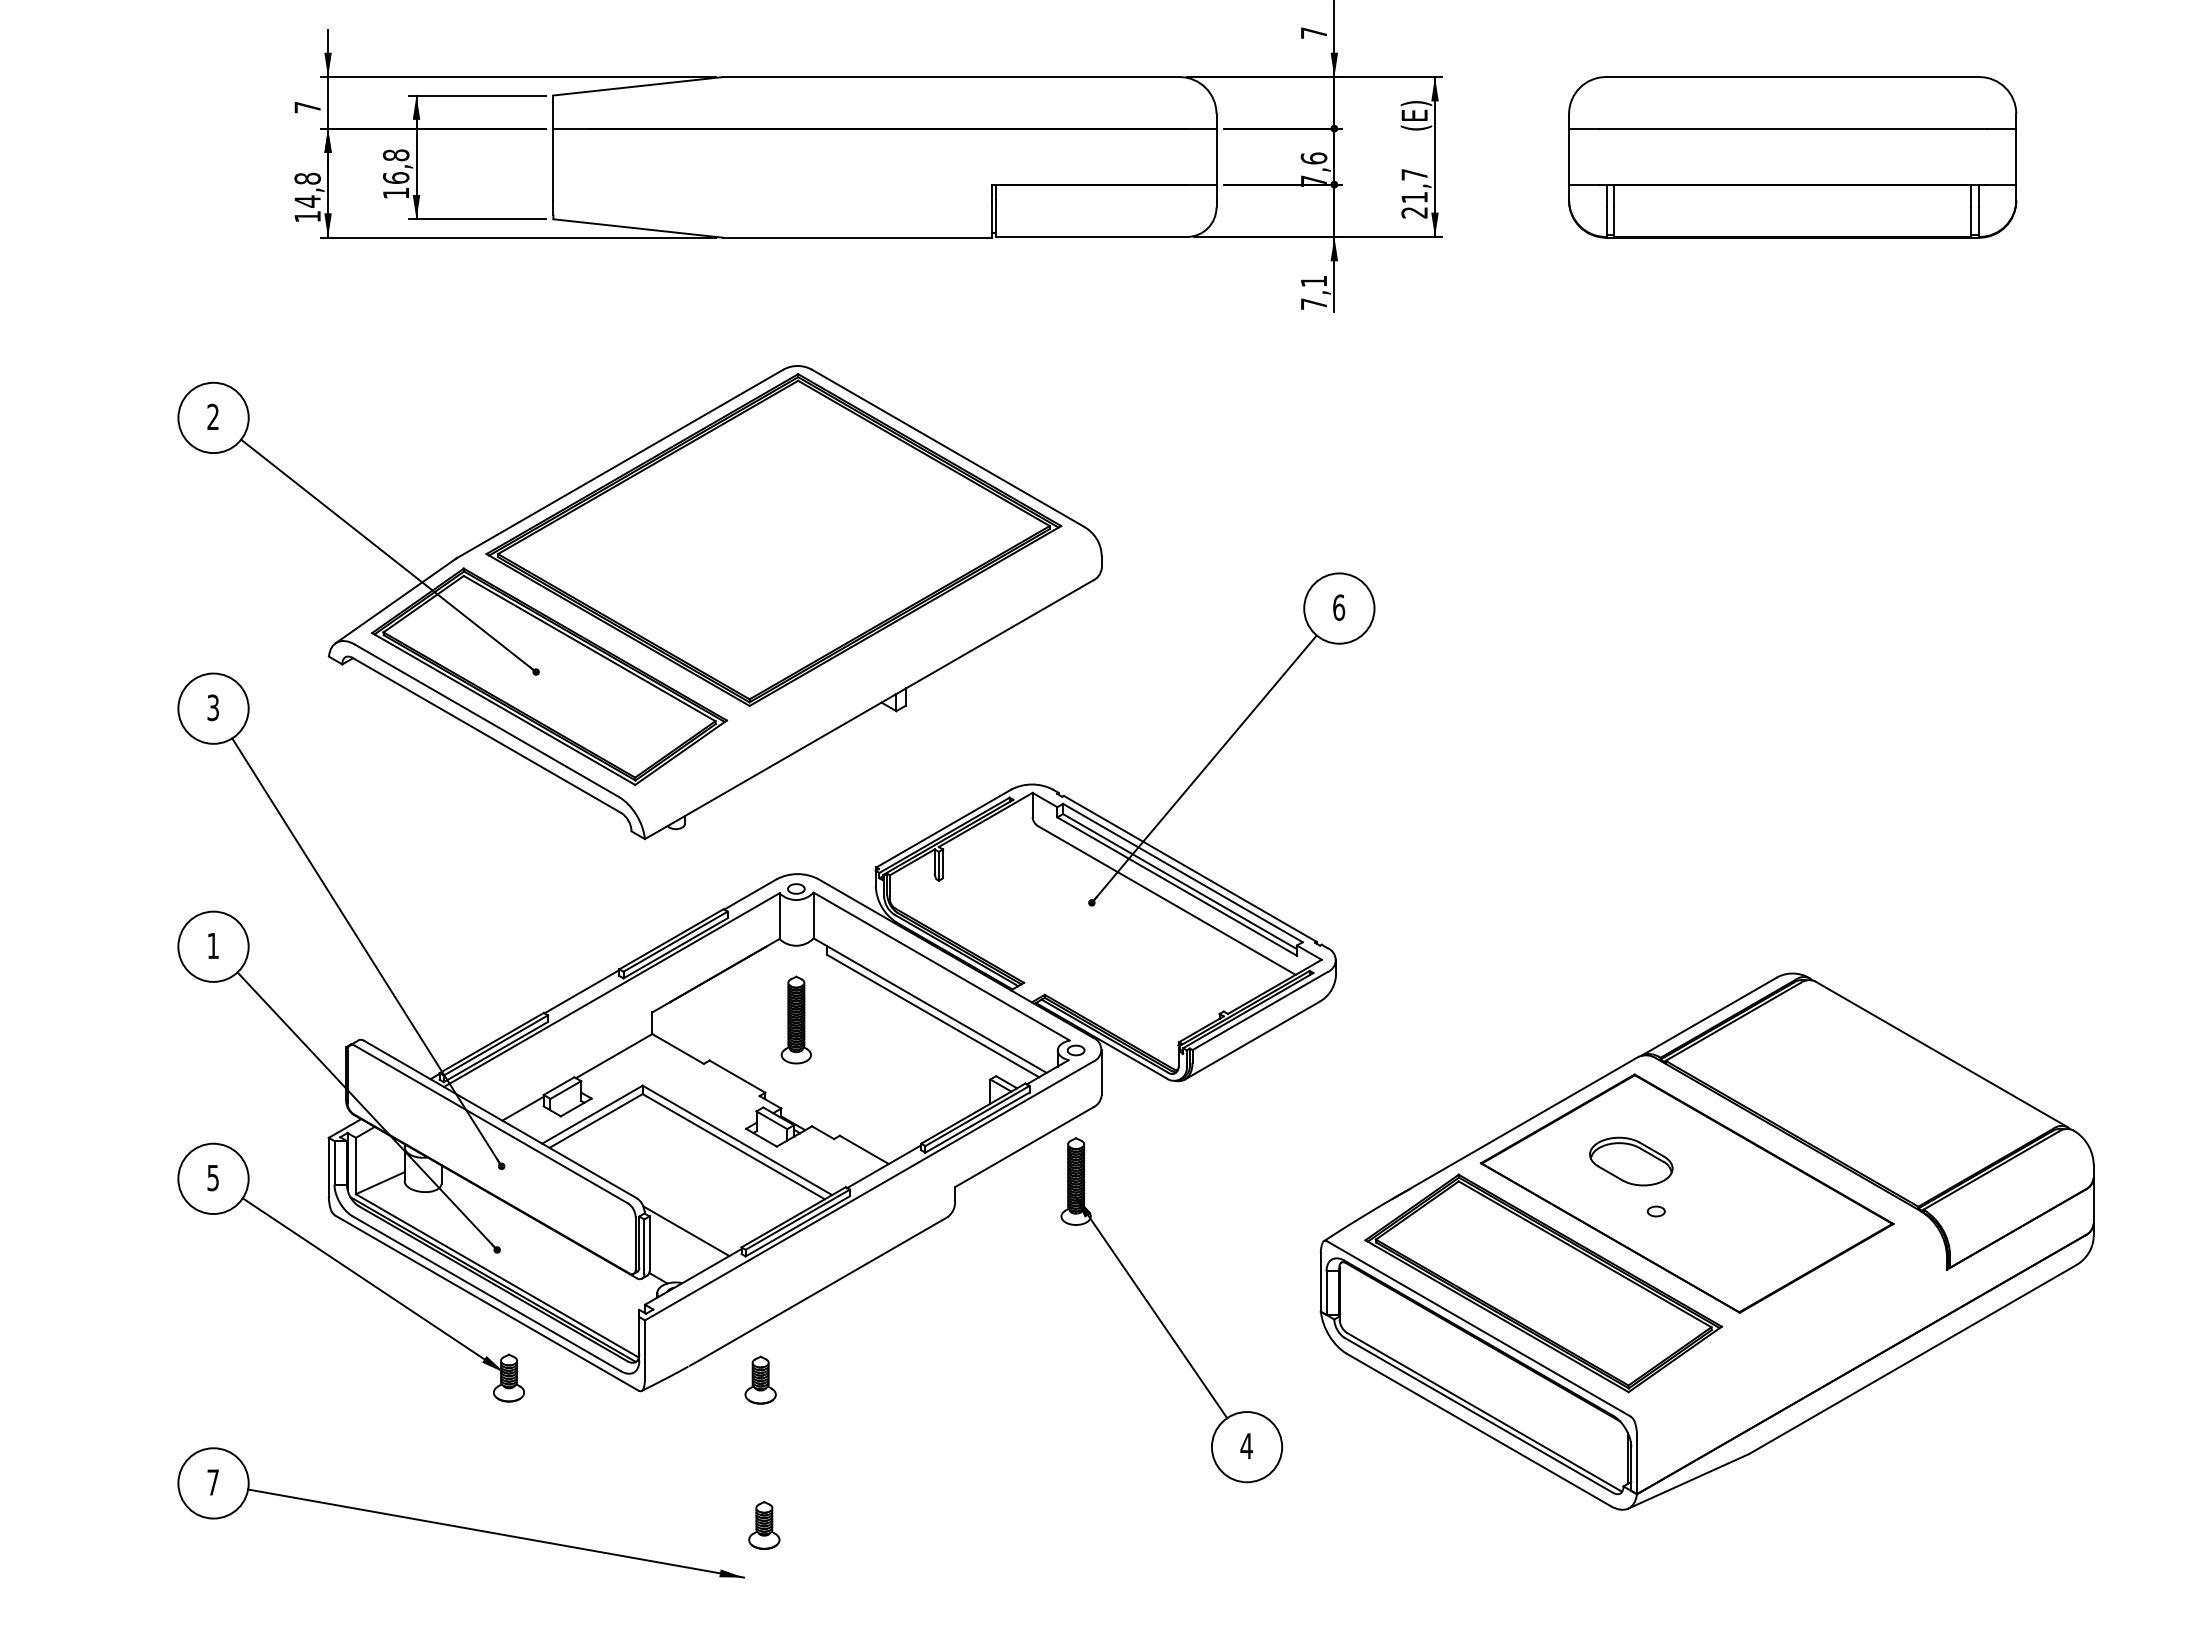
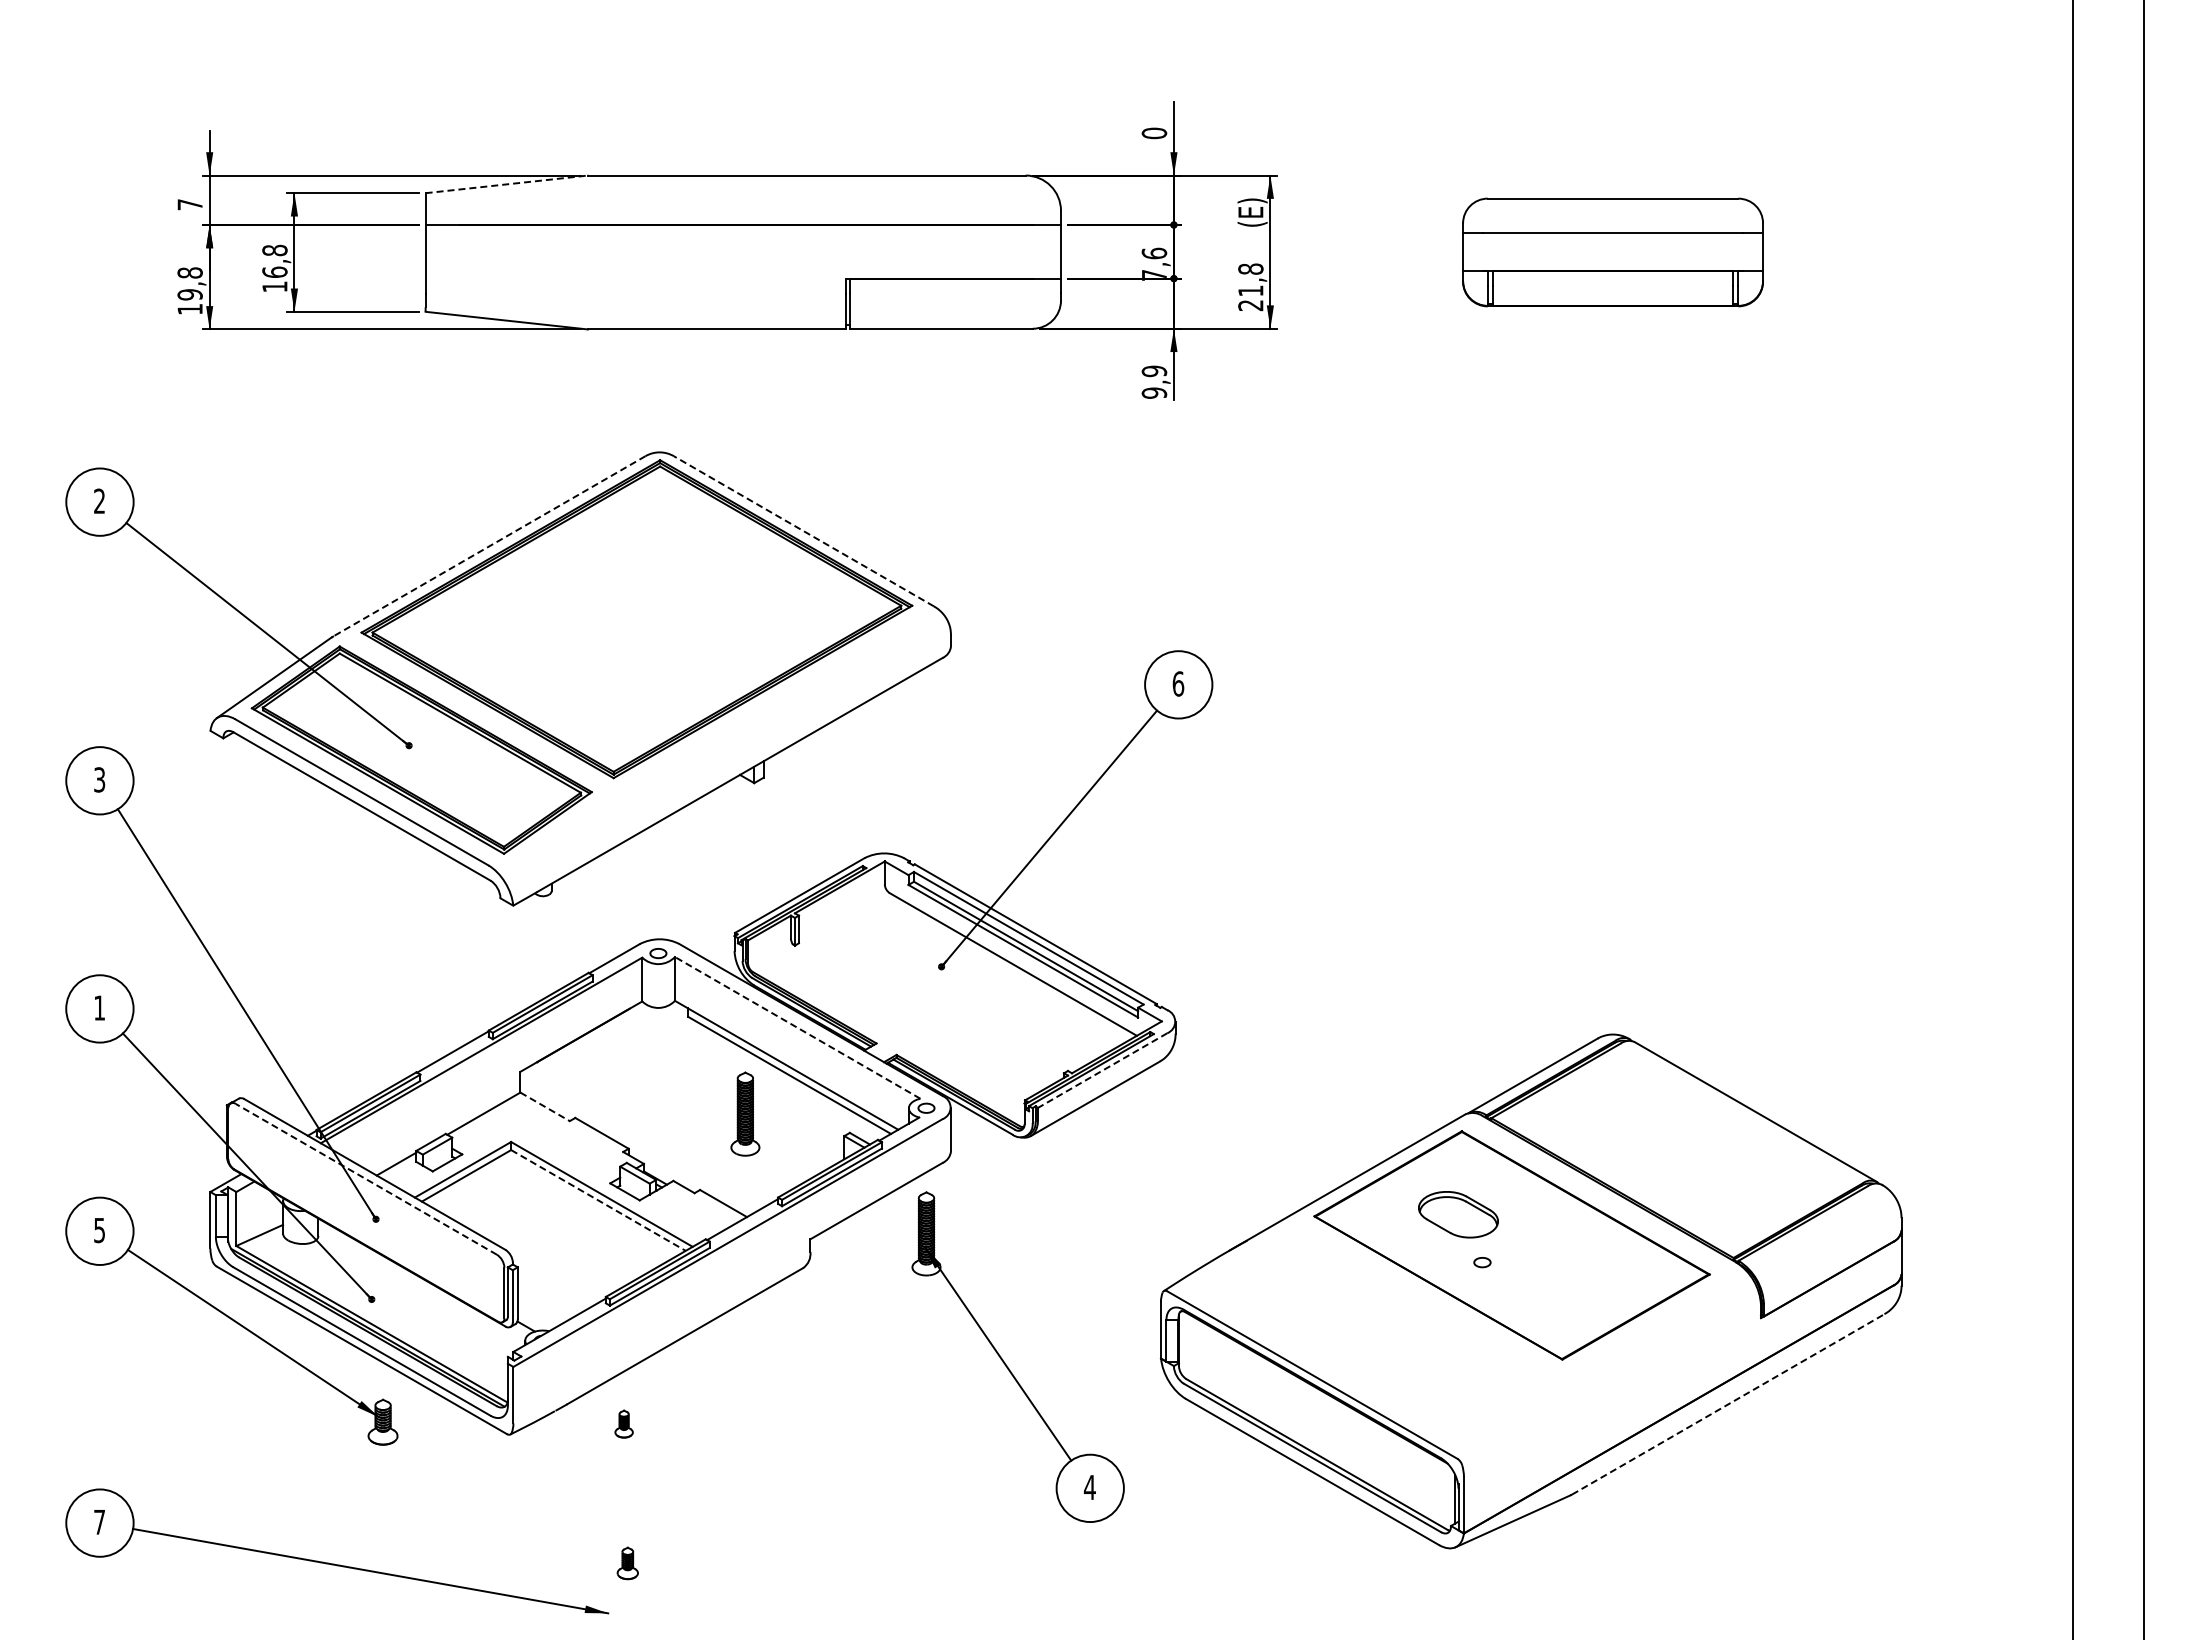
text: (1314, 33) -> (1154, 133), 7 -> 0
line: (638, 86) -> (507, 184), solid -> dashed
part: (1792, 157) -> (1612, 252), size x0.7
text: (1414, 174) -> (1250, 268), 21,7 -> 21,8
text: (307, 201) -> (189, 294), 14,8 -> 19,8
text: (1314, 292) -> (1154, 381), 7,1 -> 9,9
line: (947, 448) -> (803, 531), solid -> dashed
line: (619, 464) -> (488, 546), solid -> dashed
line: (941, 966) -> (797, 1027), solid -> dashed
line: (1259, 1011) -> (1102, 1070), solid -> dashed
part: (796, 1019) -> (745, 1113), moved
line: (678, 1048) -> (545, 1106), solid -> dashed
line: (491, 1124) -> (366, 1179), solid -> dashed
line: (733, 1146) -> (598, 1200), solid -> dashed
line: (685, 1231) -> (552, 1281), removed
part: (1543, 1283) -> (1374, 1331), removed
line: (1913, 1359) -> (1728, 1404), solid -> dashed
part: (759, 1379) -> (623, 1423), size x0.6
part: (764, 1525) -> (627, 1563), size x0.7

